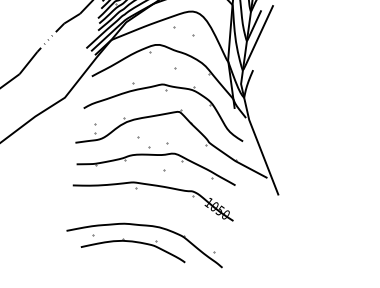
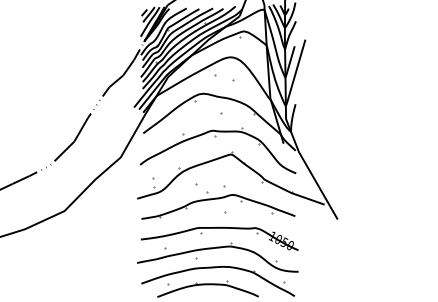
part: (150, 206) -> (217, 248), added

